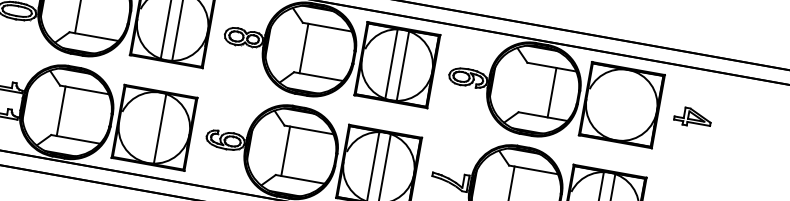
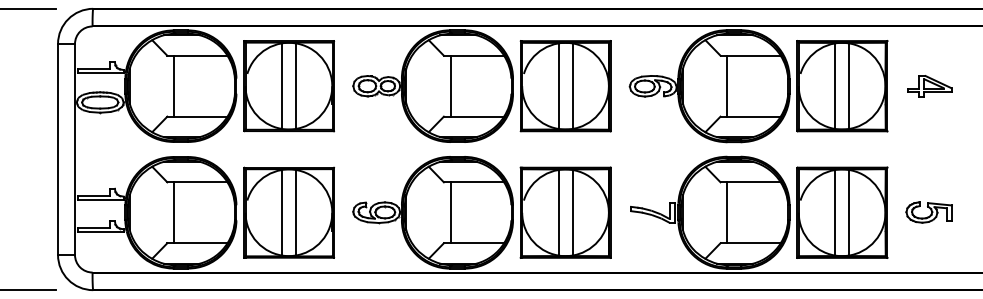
line: (552, 92) -> (727, 85), moved
line: (616, 103) -> (835, 85), added
line: (627, 105) -> (849, 85), added
line: (148, 126) -> (281, 212), added

